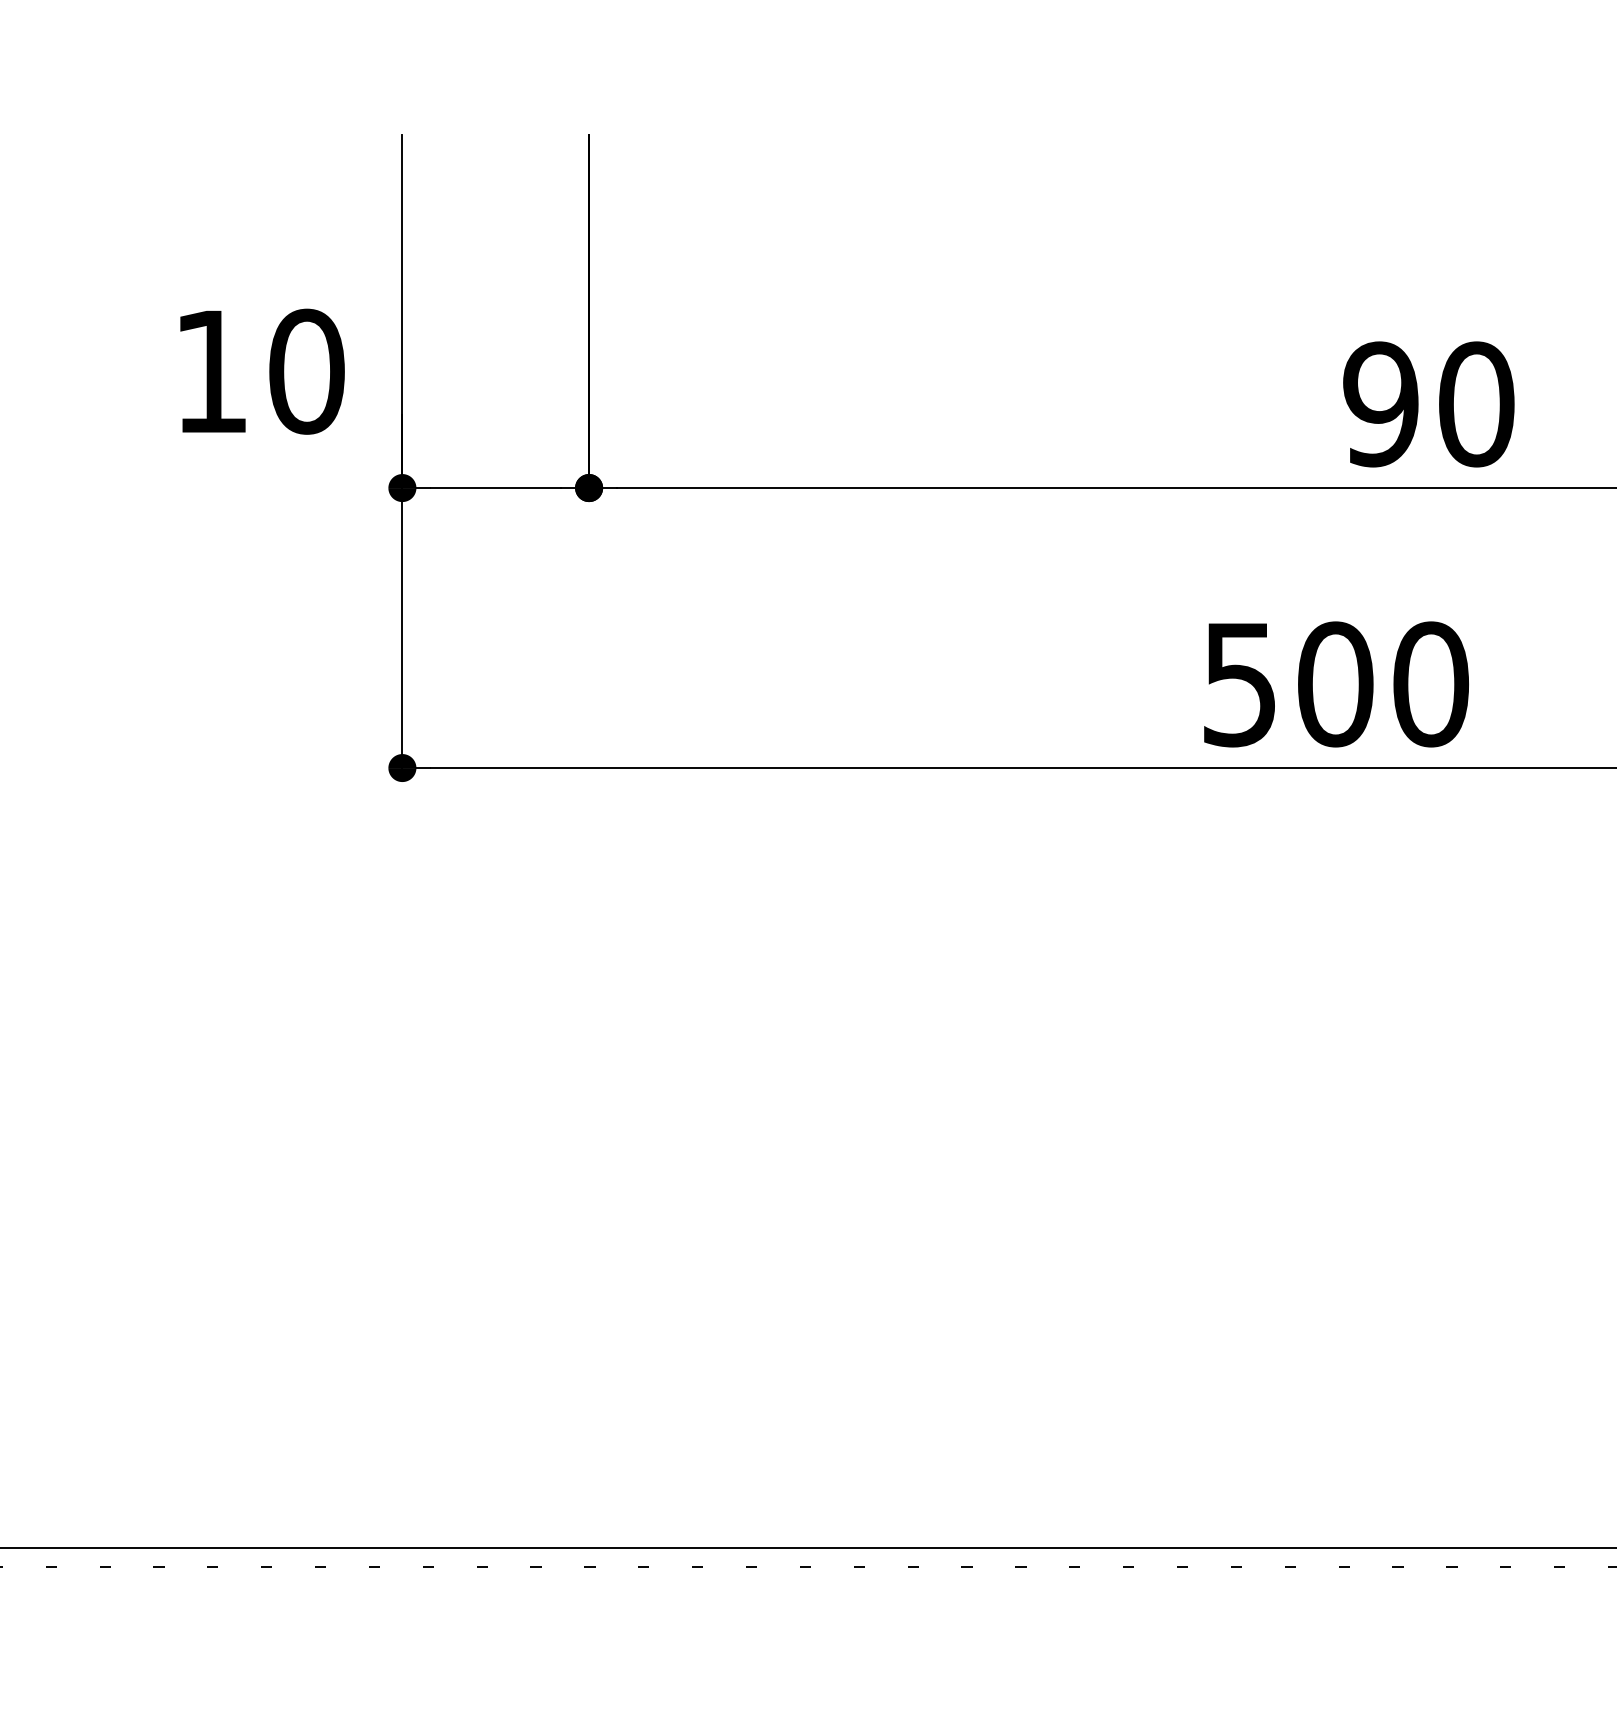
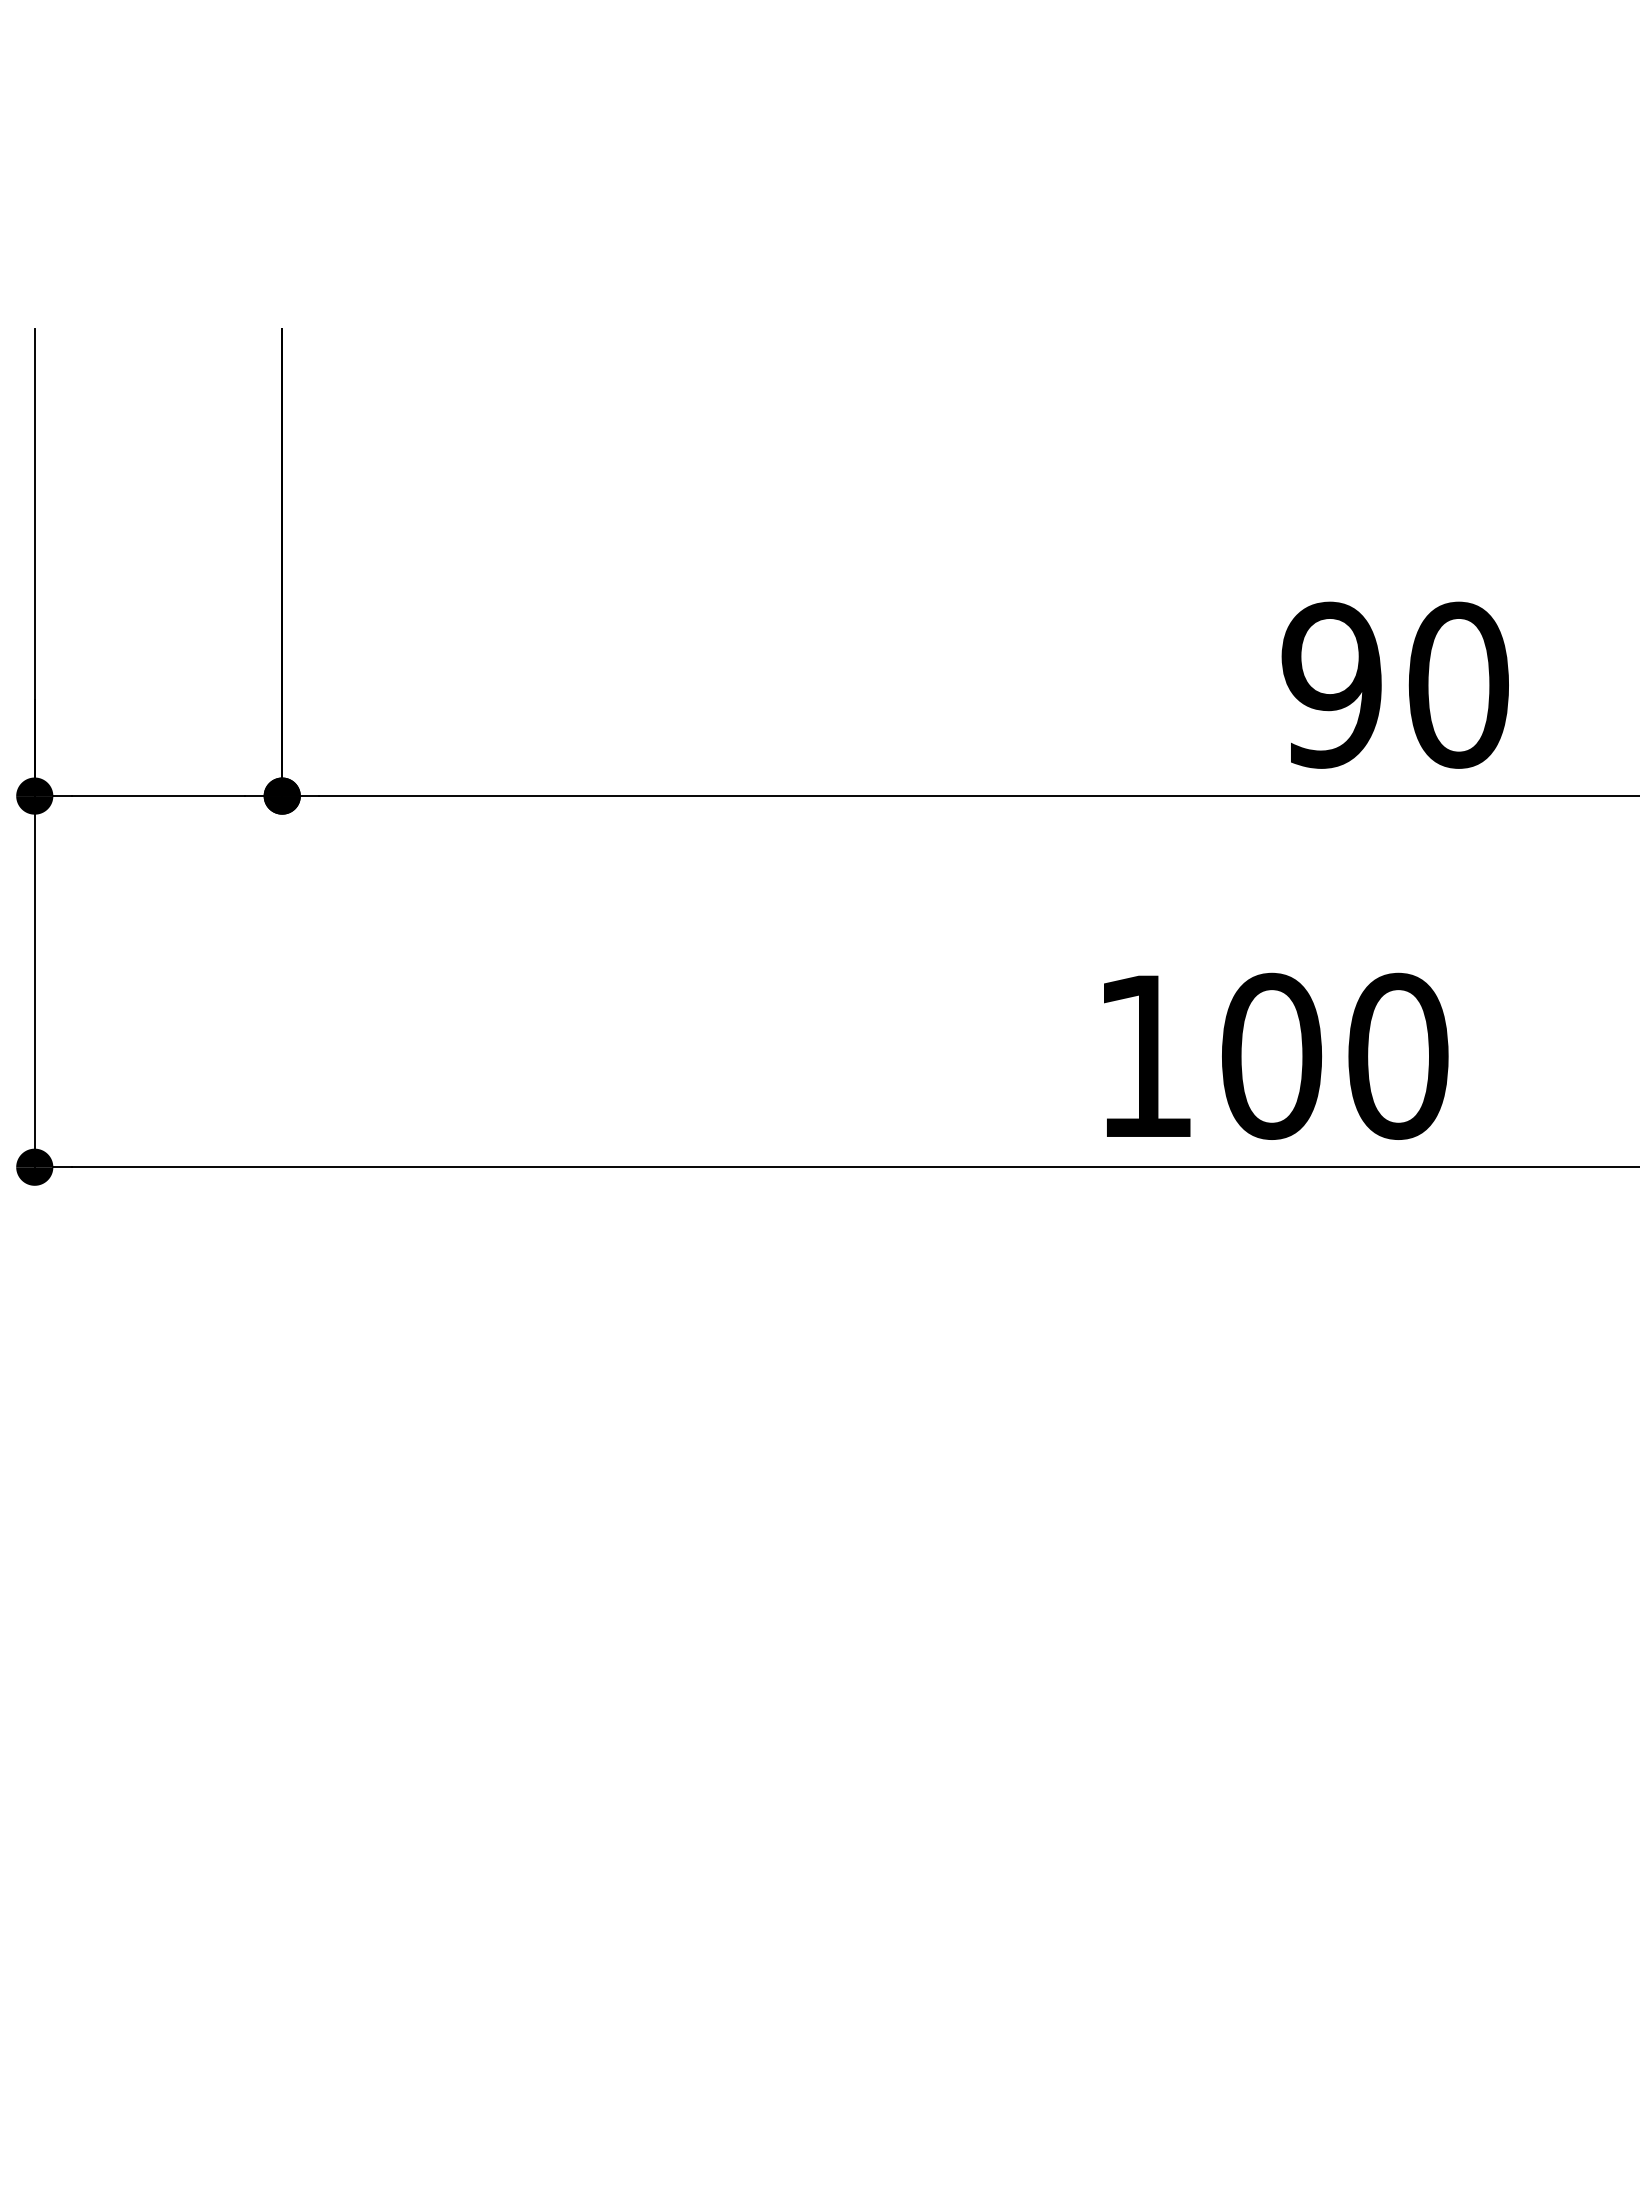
text: (1239, 685) -> (1144, 1057), 500 -> 100

